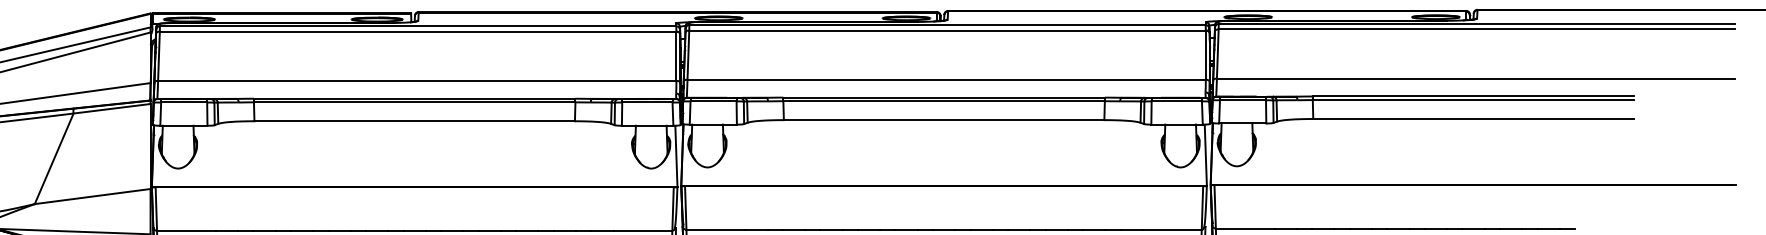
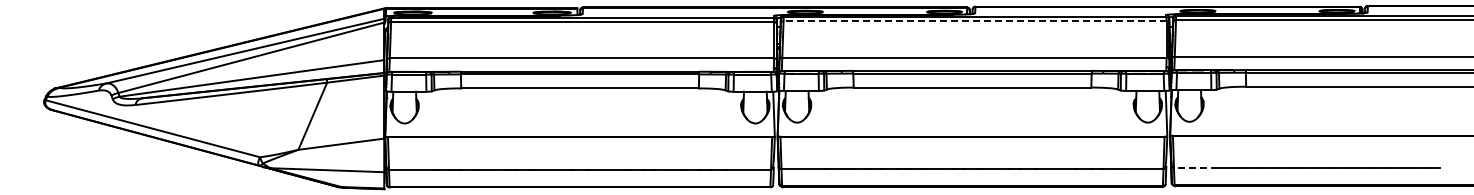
line: (946, 30) -> (974, 21), solid -> dashed
line: (1244, 227) -> (1195, 167), solid -> dashed

